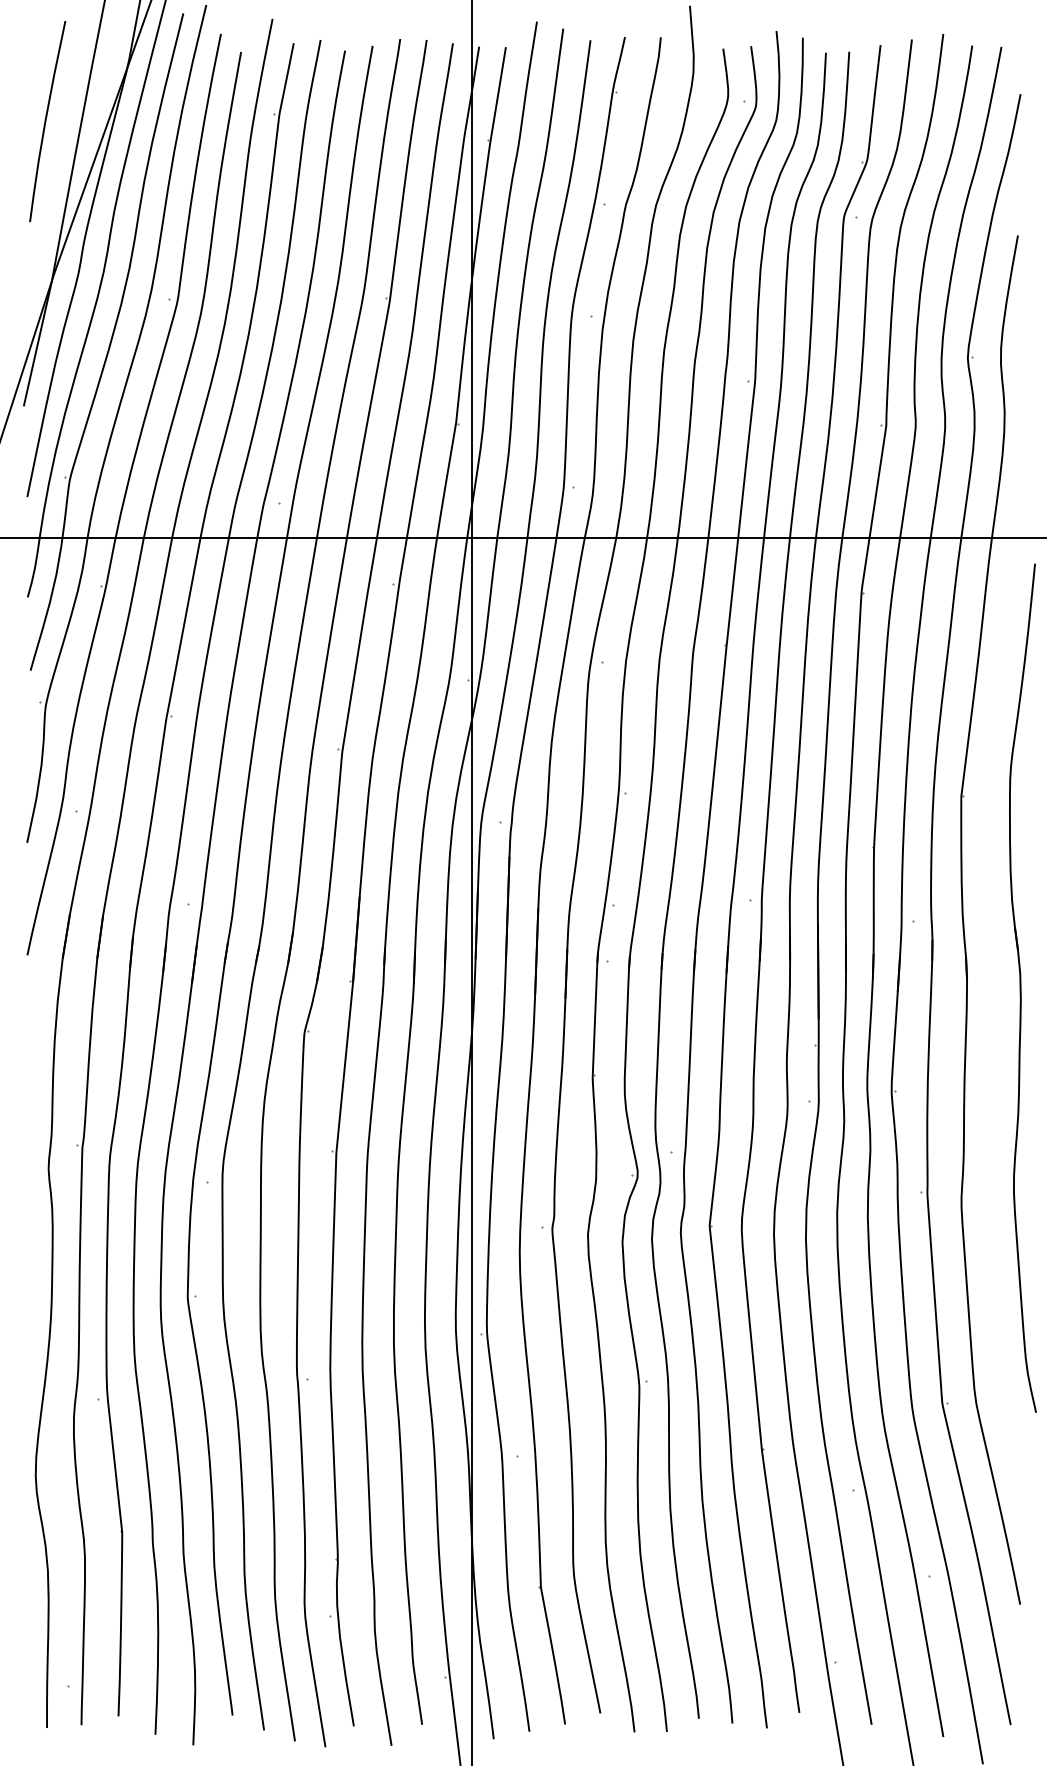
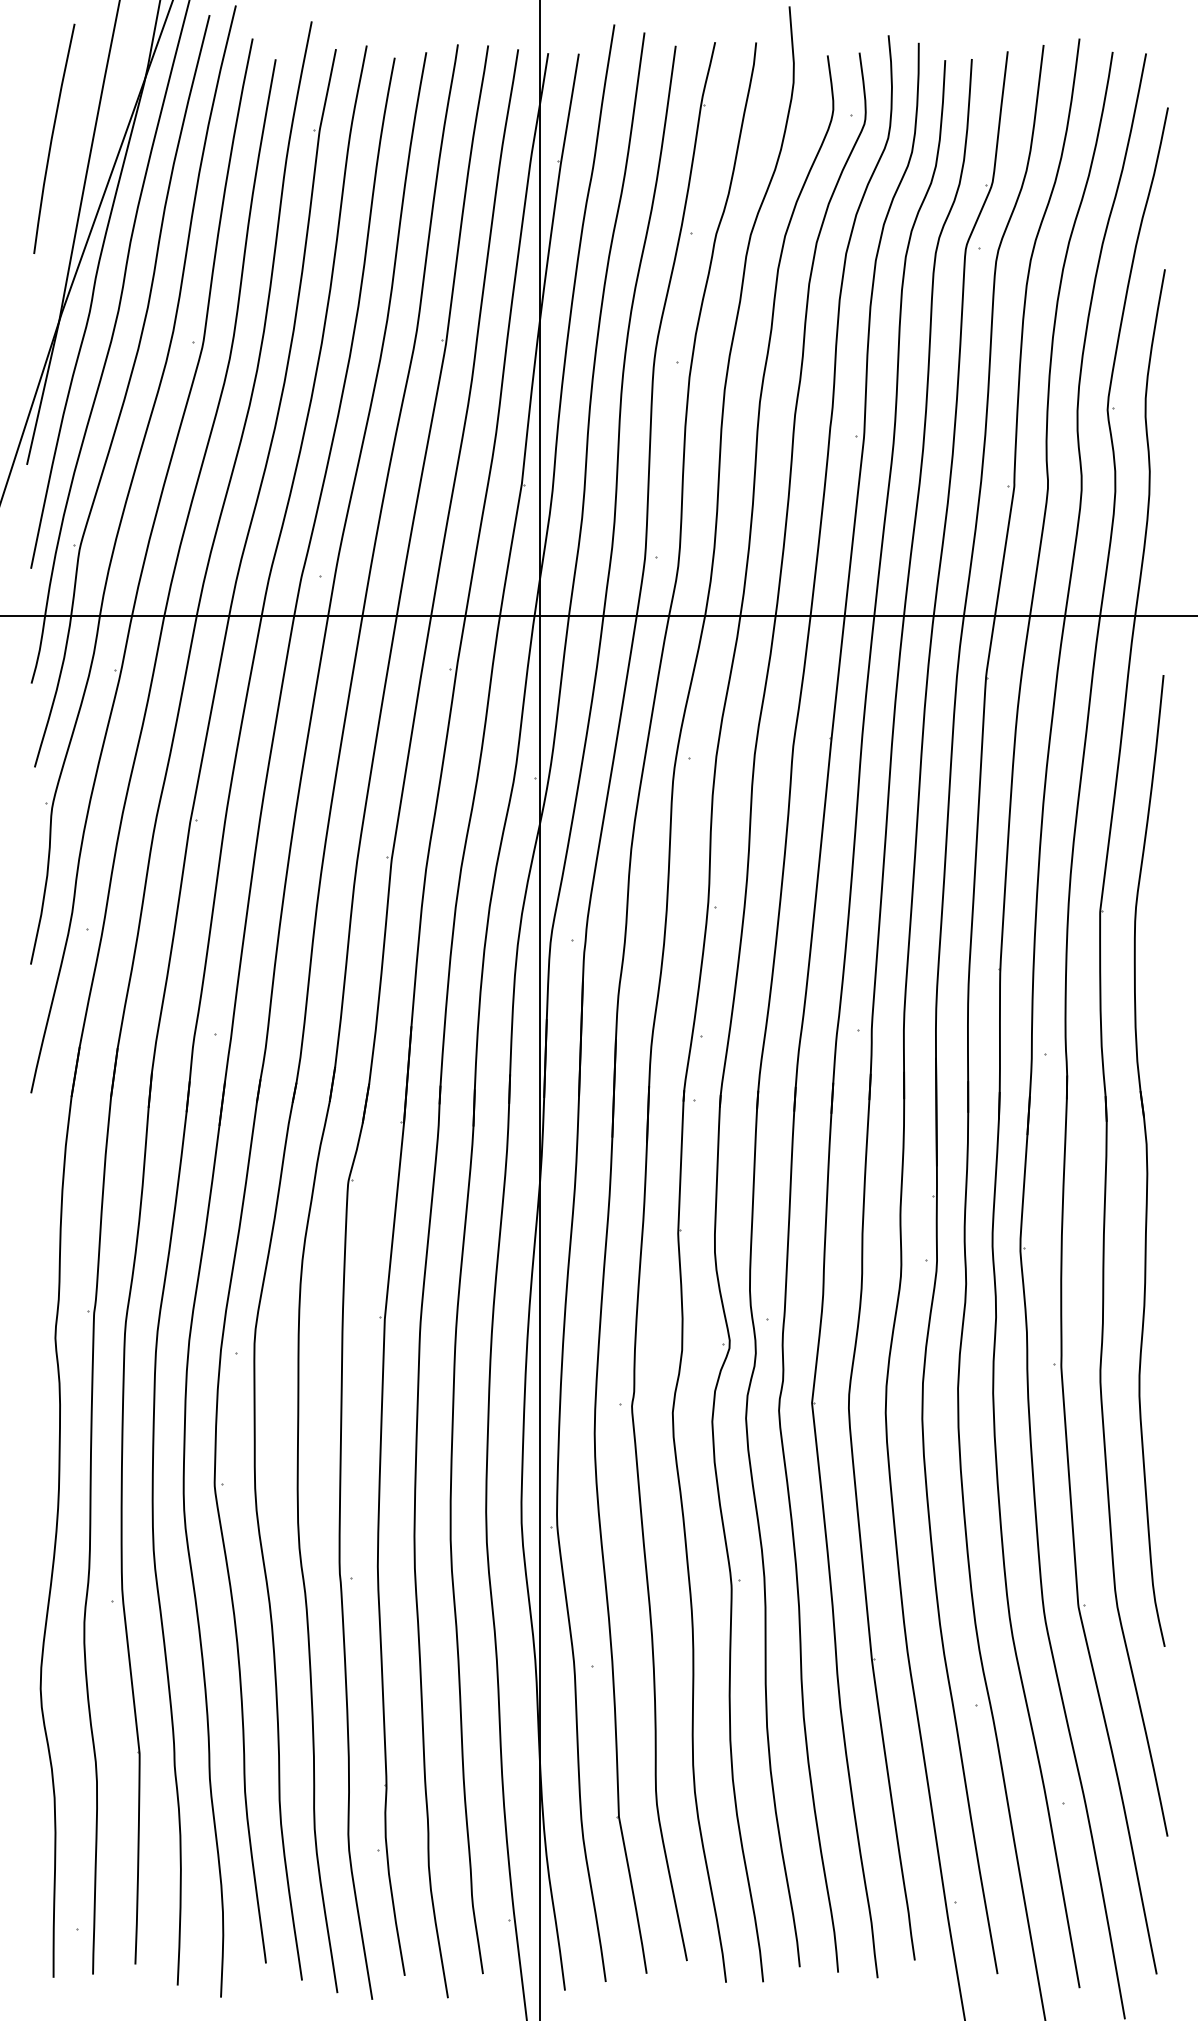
part: (1022, 987) -> (1149, 1160), moved

